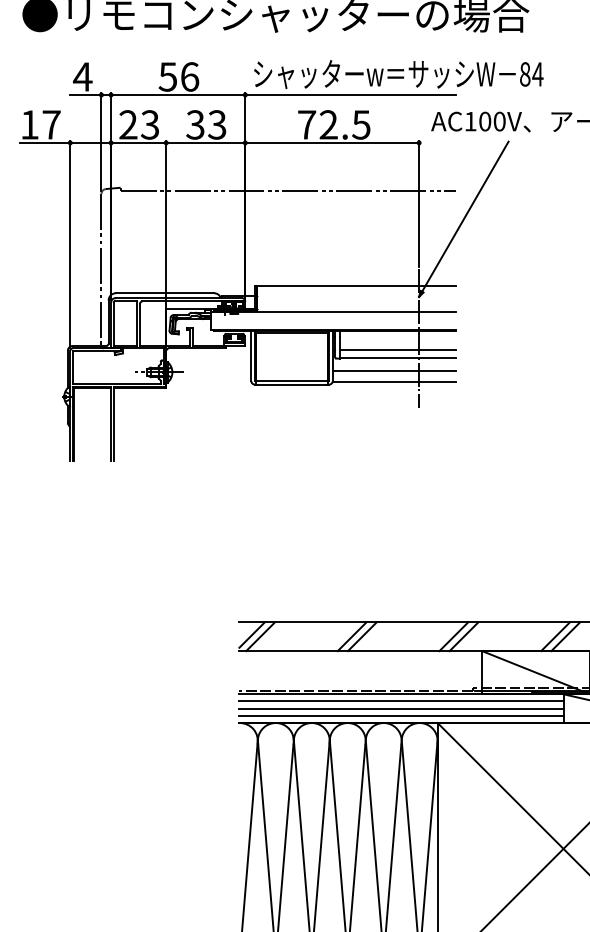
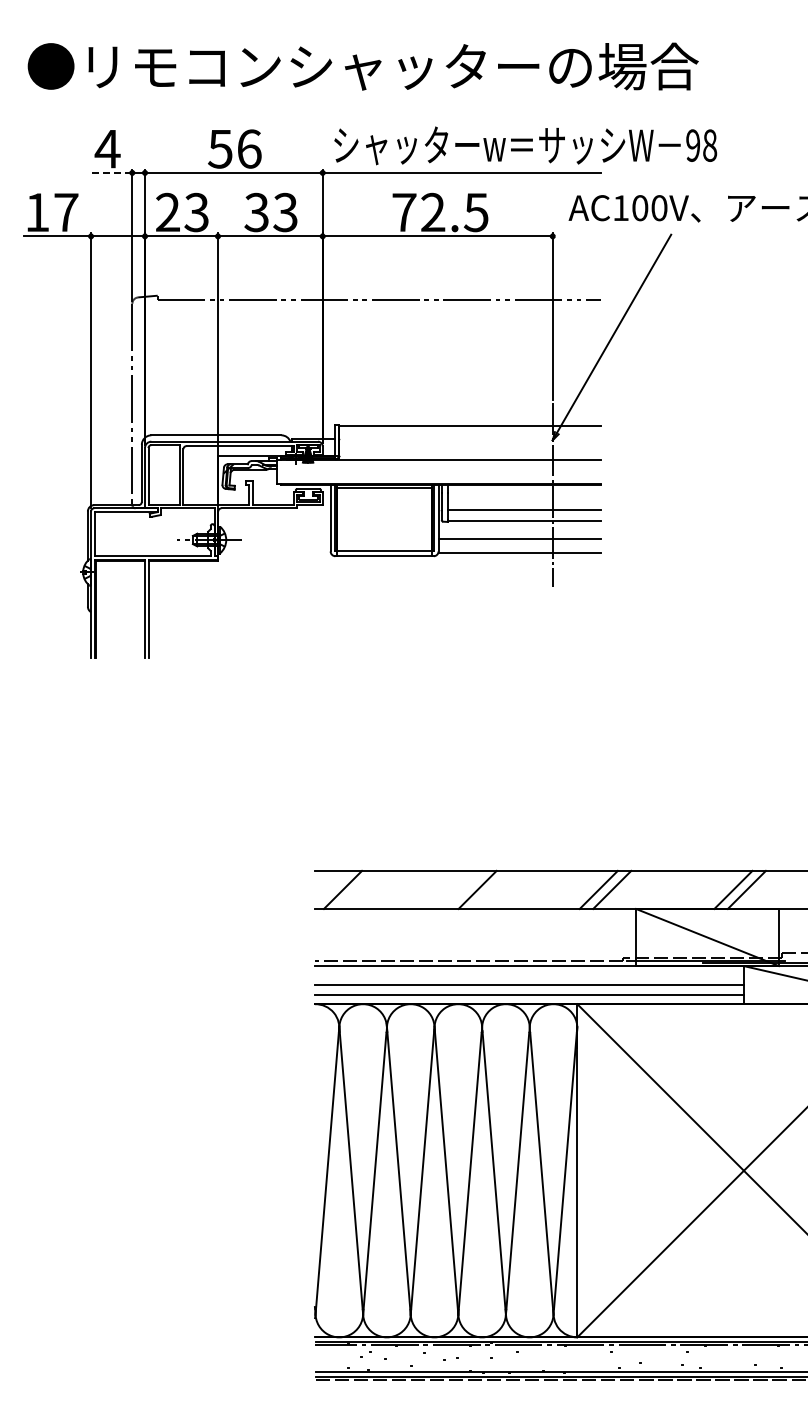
text: (531, 74) -> (701, 145), 84 -> 98
line: (85, 94) -> (111, 172), solid -> dashed
line: (251, 634) -> (331, 887), removed
line: (352, 636) -> (464, 889), removed
line: (400, 701) -> (528, 975), removed

